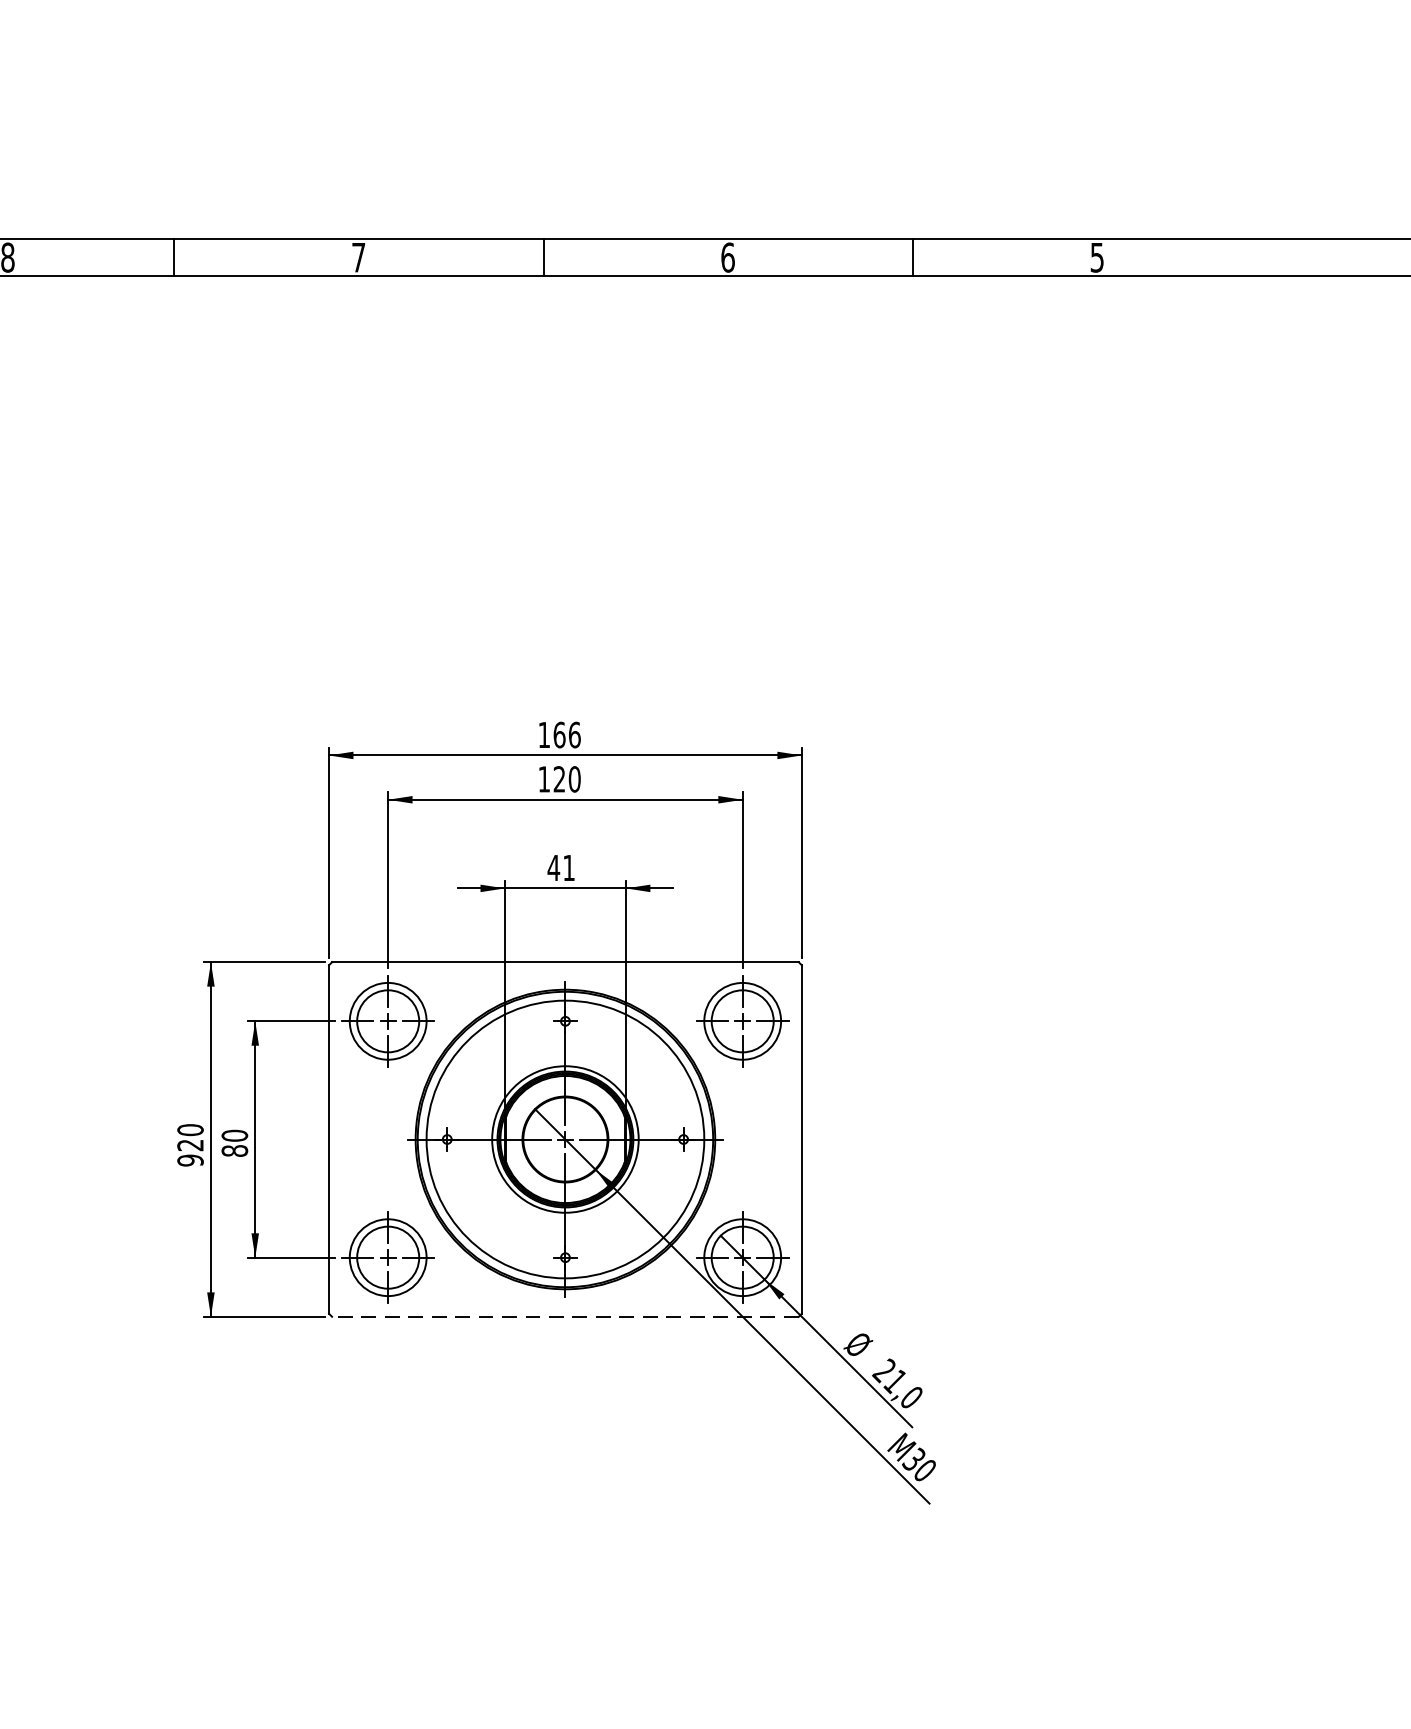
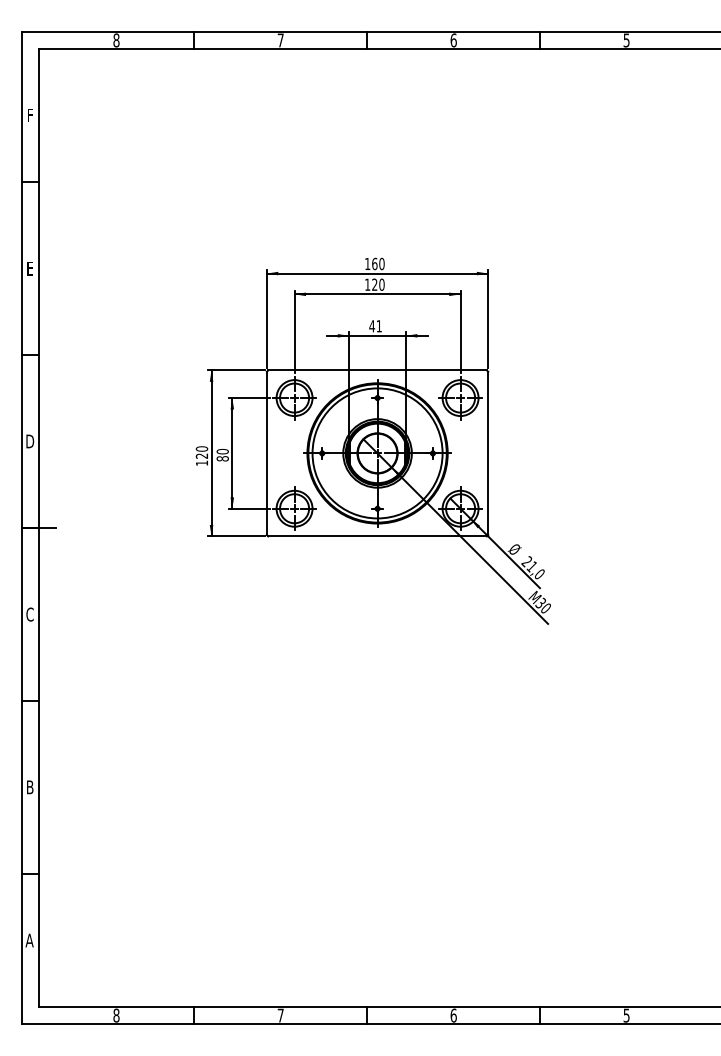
text: (573, 733) -> (381, 263), 166 -> 160
text: (189, 1158) -> (201, 462), 920 -> 120
line: (565, 1316) -> (377, 536), dashed -> solid

